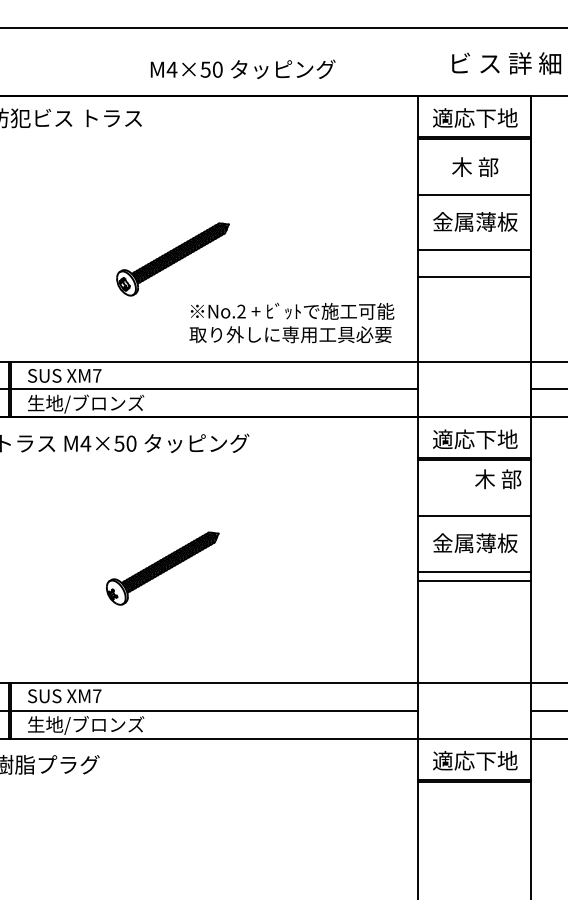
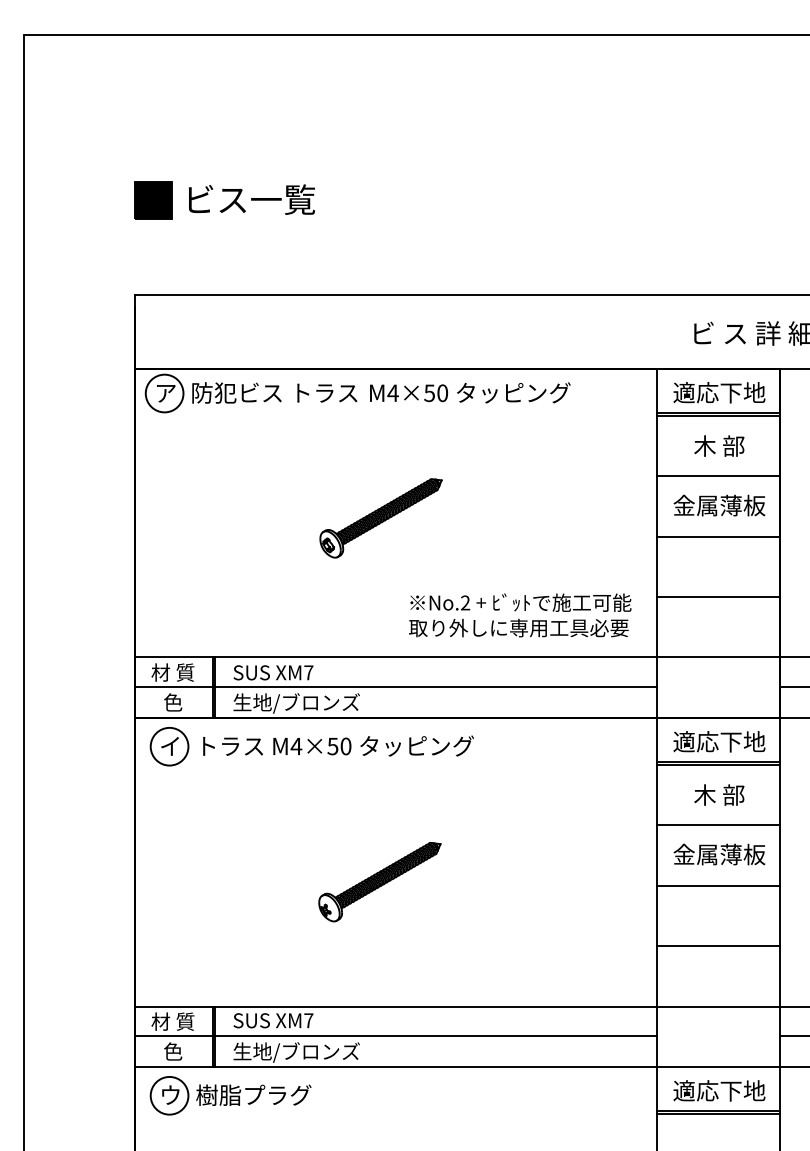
text: (243, 69) -> (470, 392), moved
part: (172, 259) -> (380, 518), moved
line: (474, 276) -> (718, 596), moved
text: (498, 478) -> (719, 794), moved
line: (474, 581) -> (718, 946), moved

